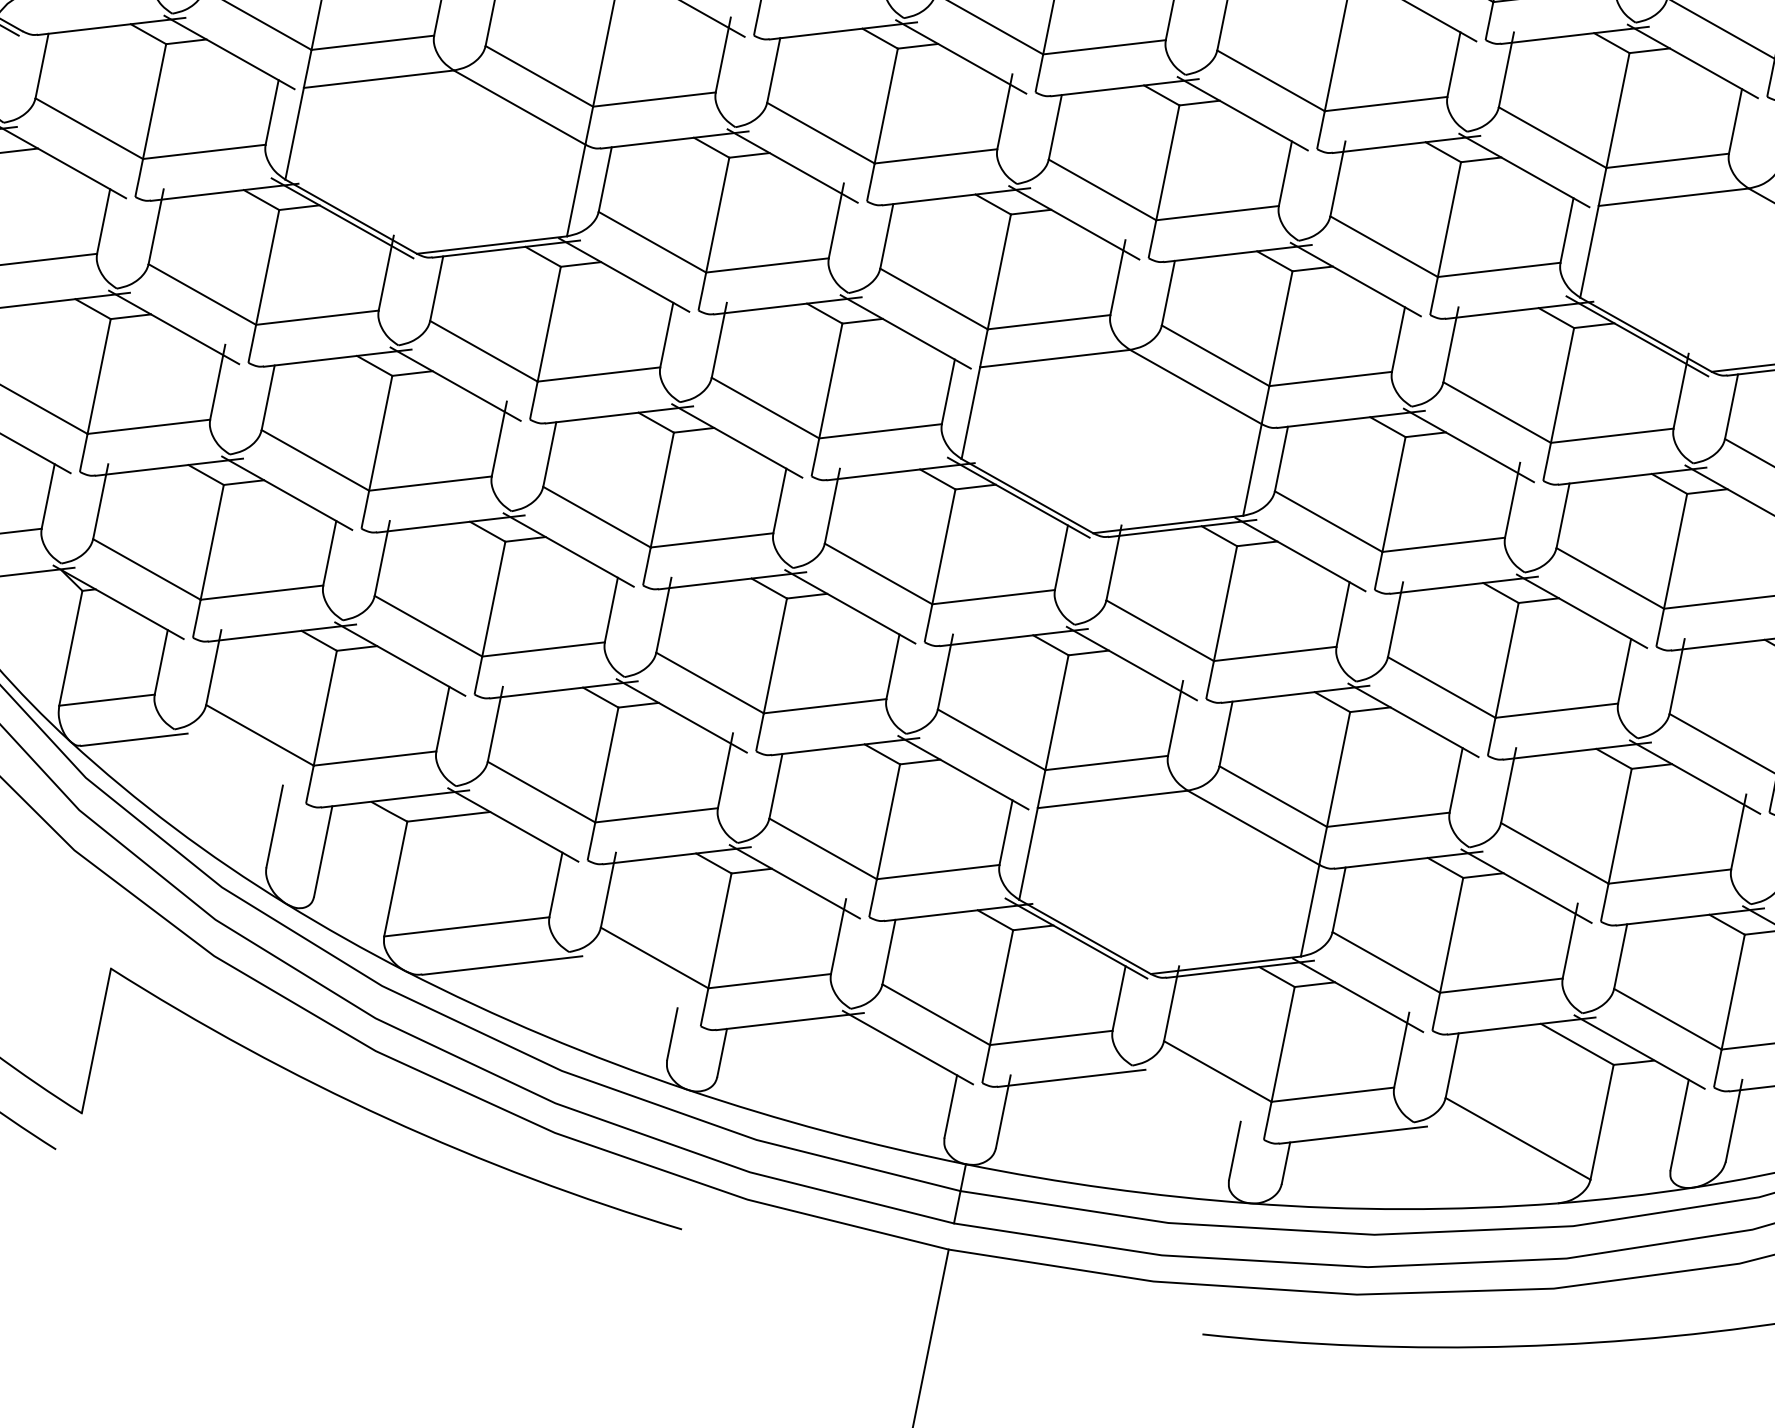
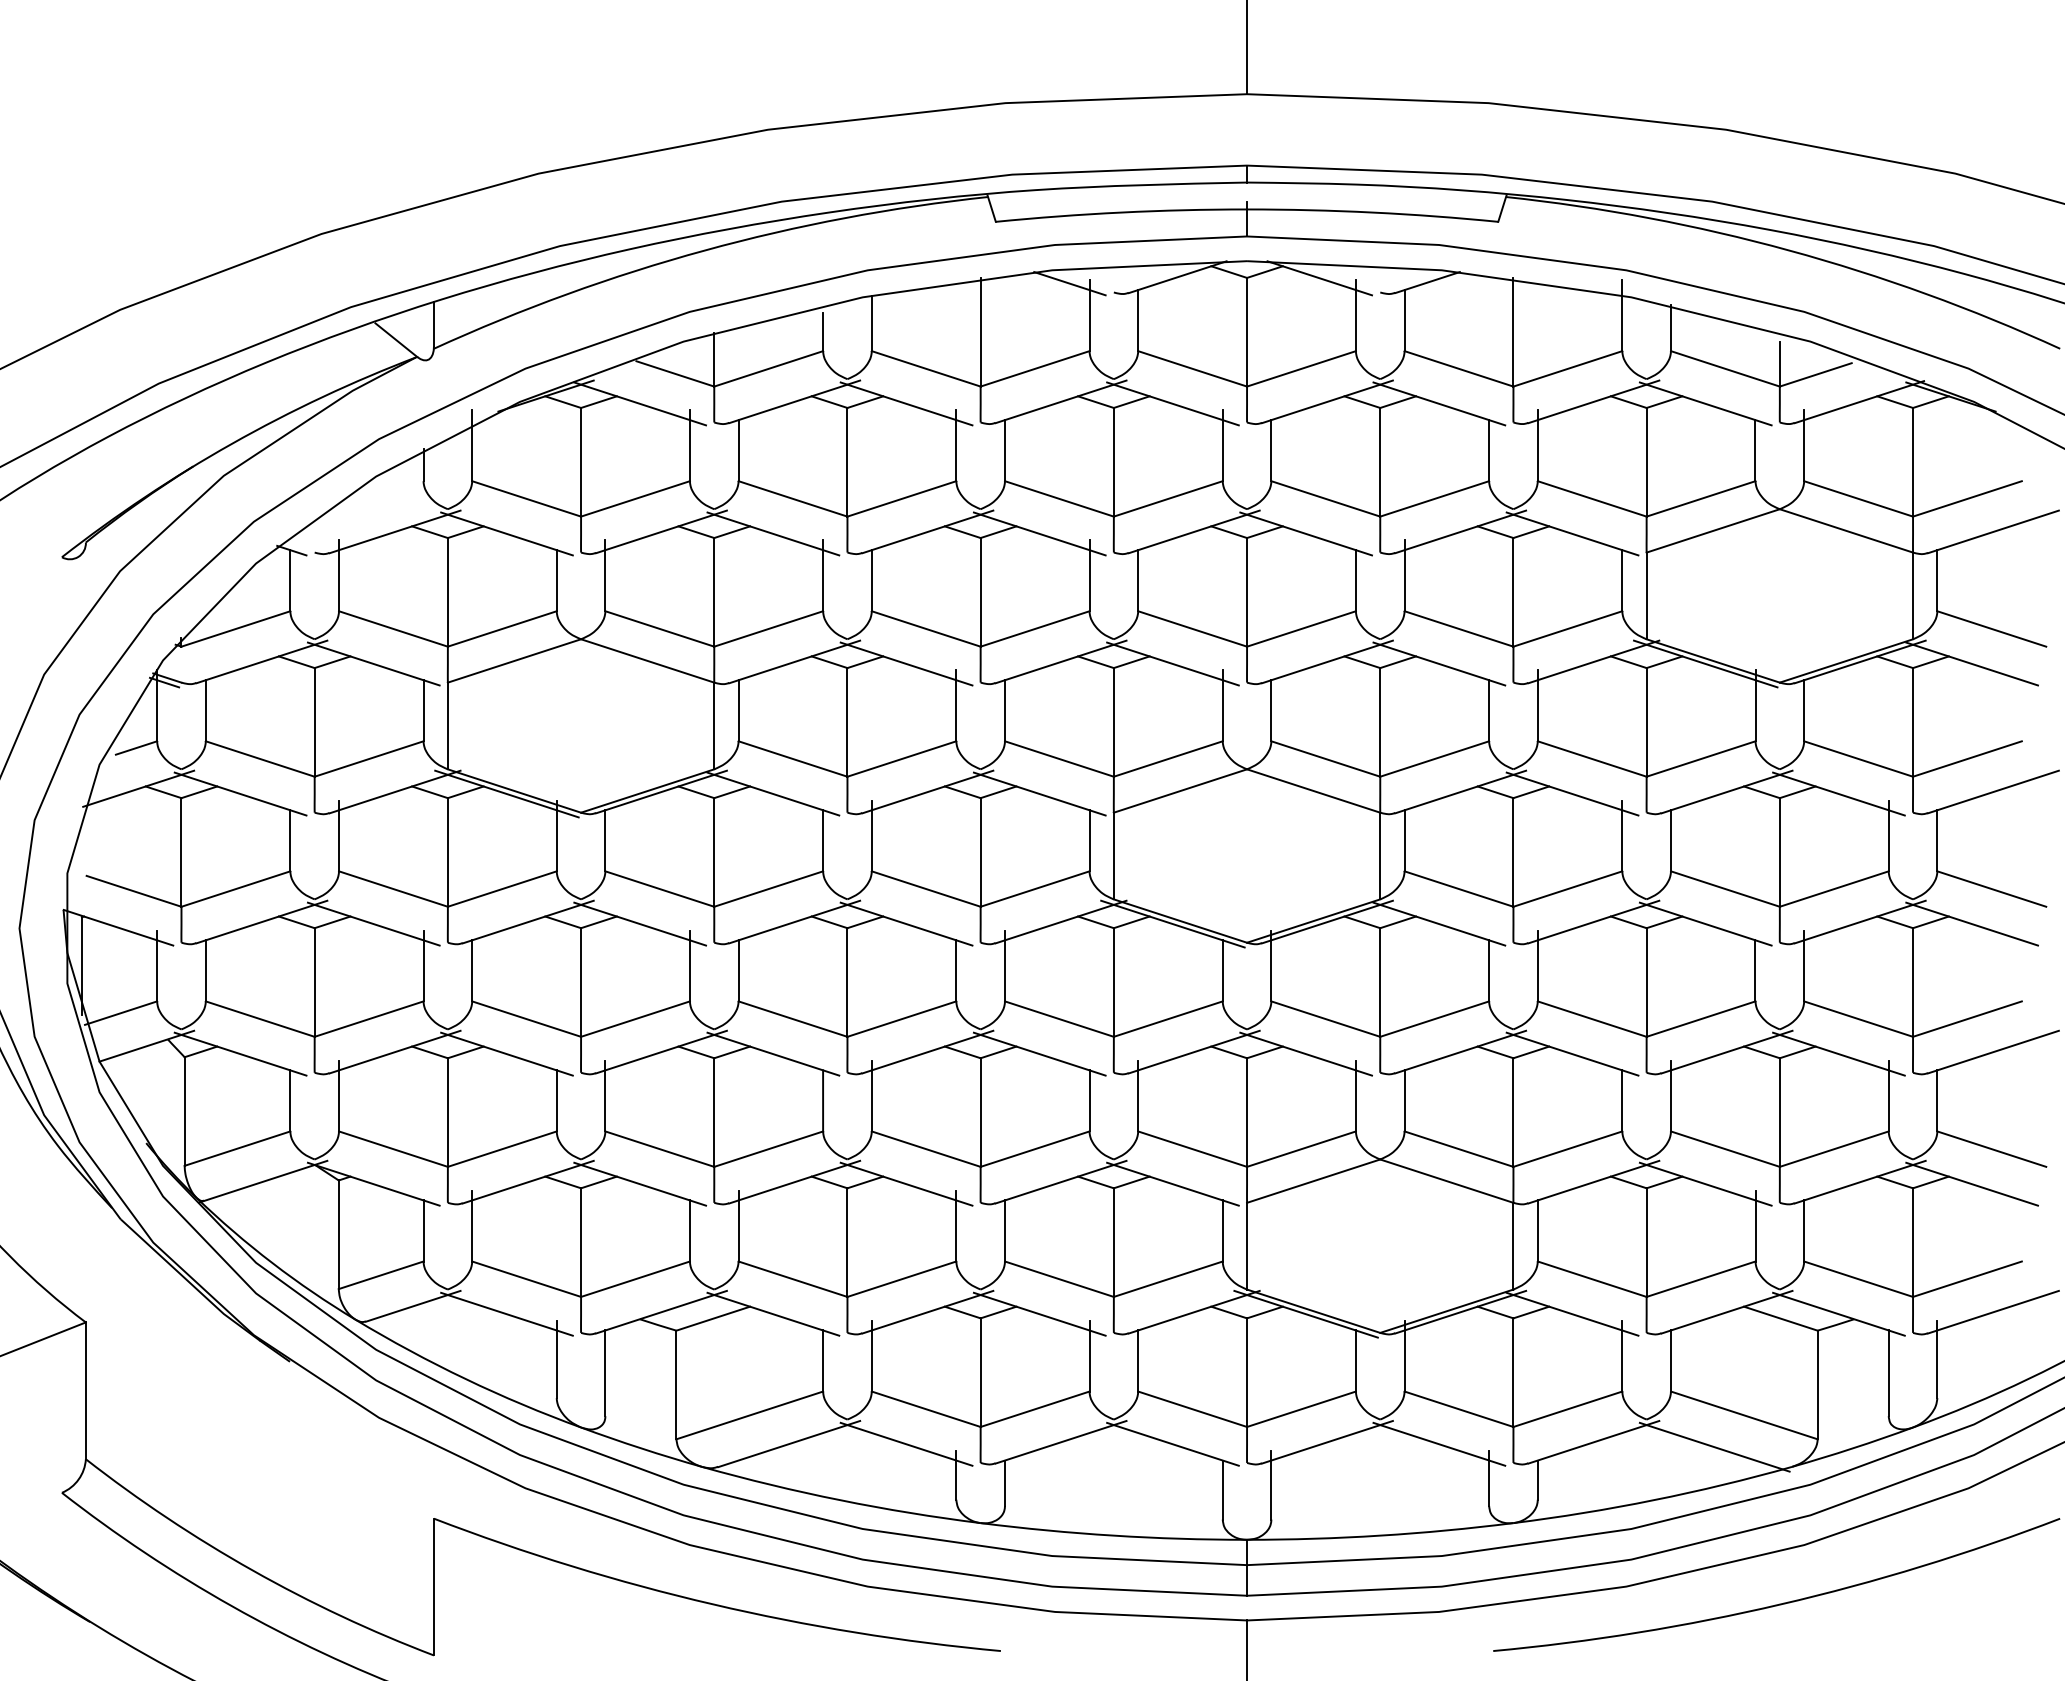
line: (231, 767) -> (506, 1313), added
line: (626, 989) -> (906, 1443), added
line: (1189, 1103) -> (1439, 1443), added
line: (1479, 1165) -> (1714, 1446), added

